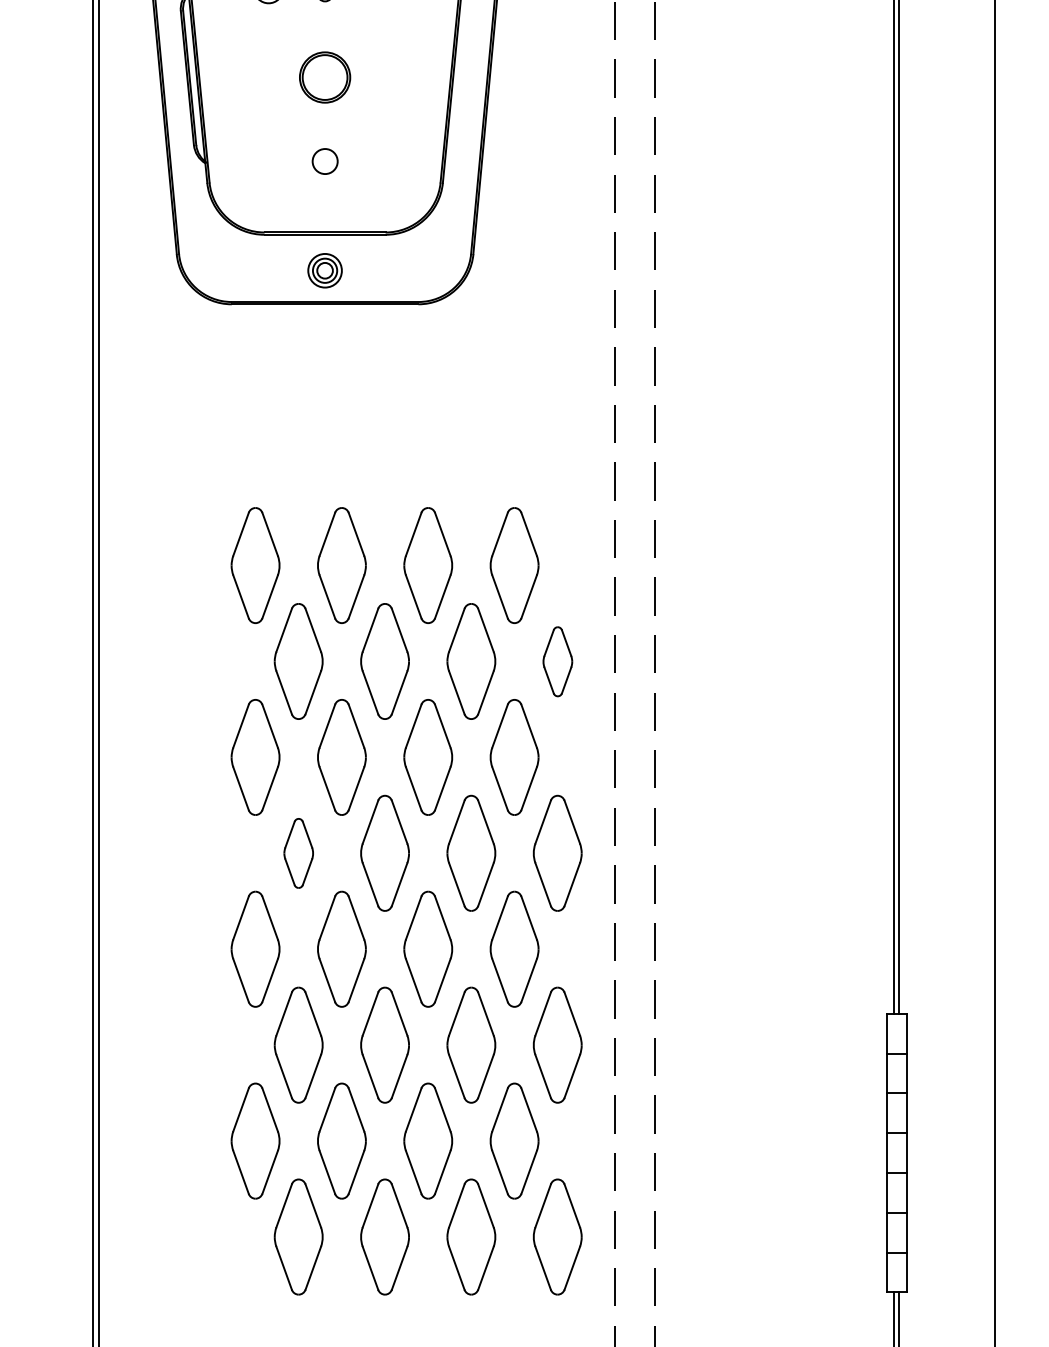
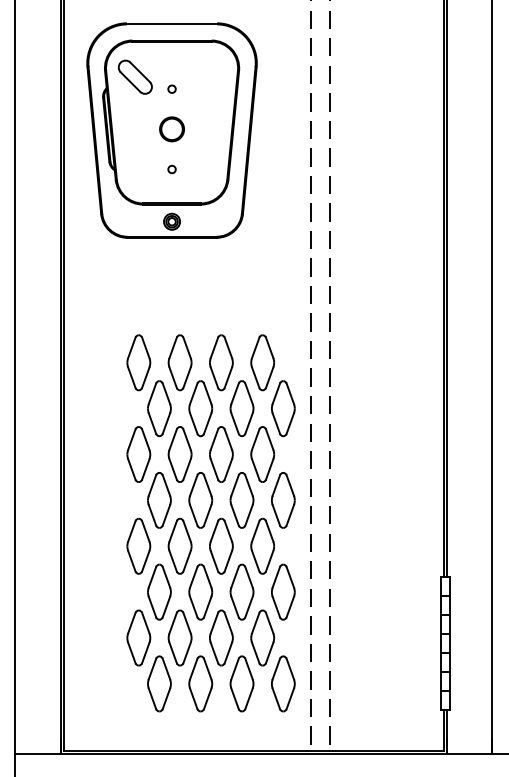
circle: (323, 161) -> (171, 169), size x0.62
part: (558, 661) -> (283, 408), size x1.67
part: (298, 853) -> (159, 500), size x1.67

